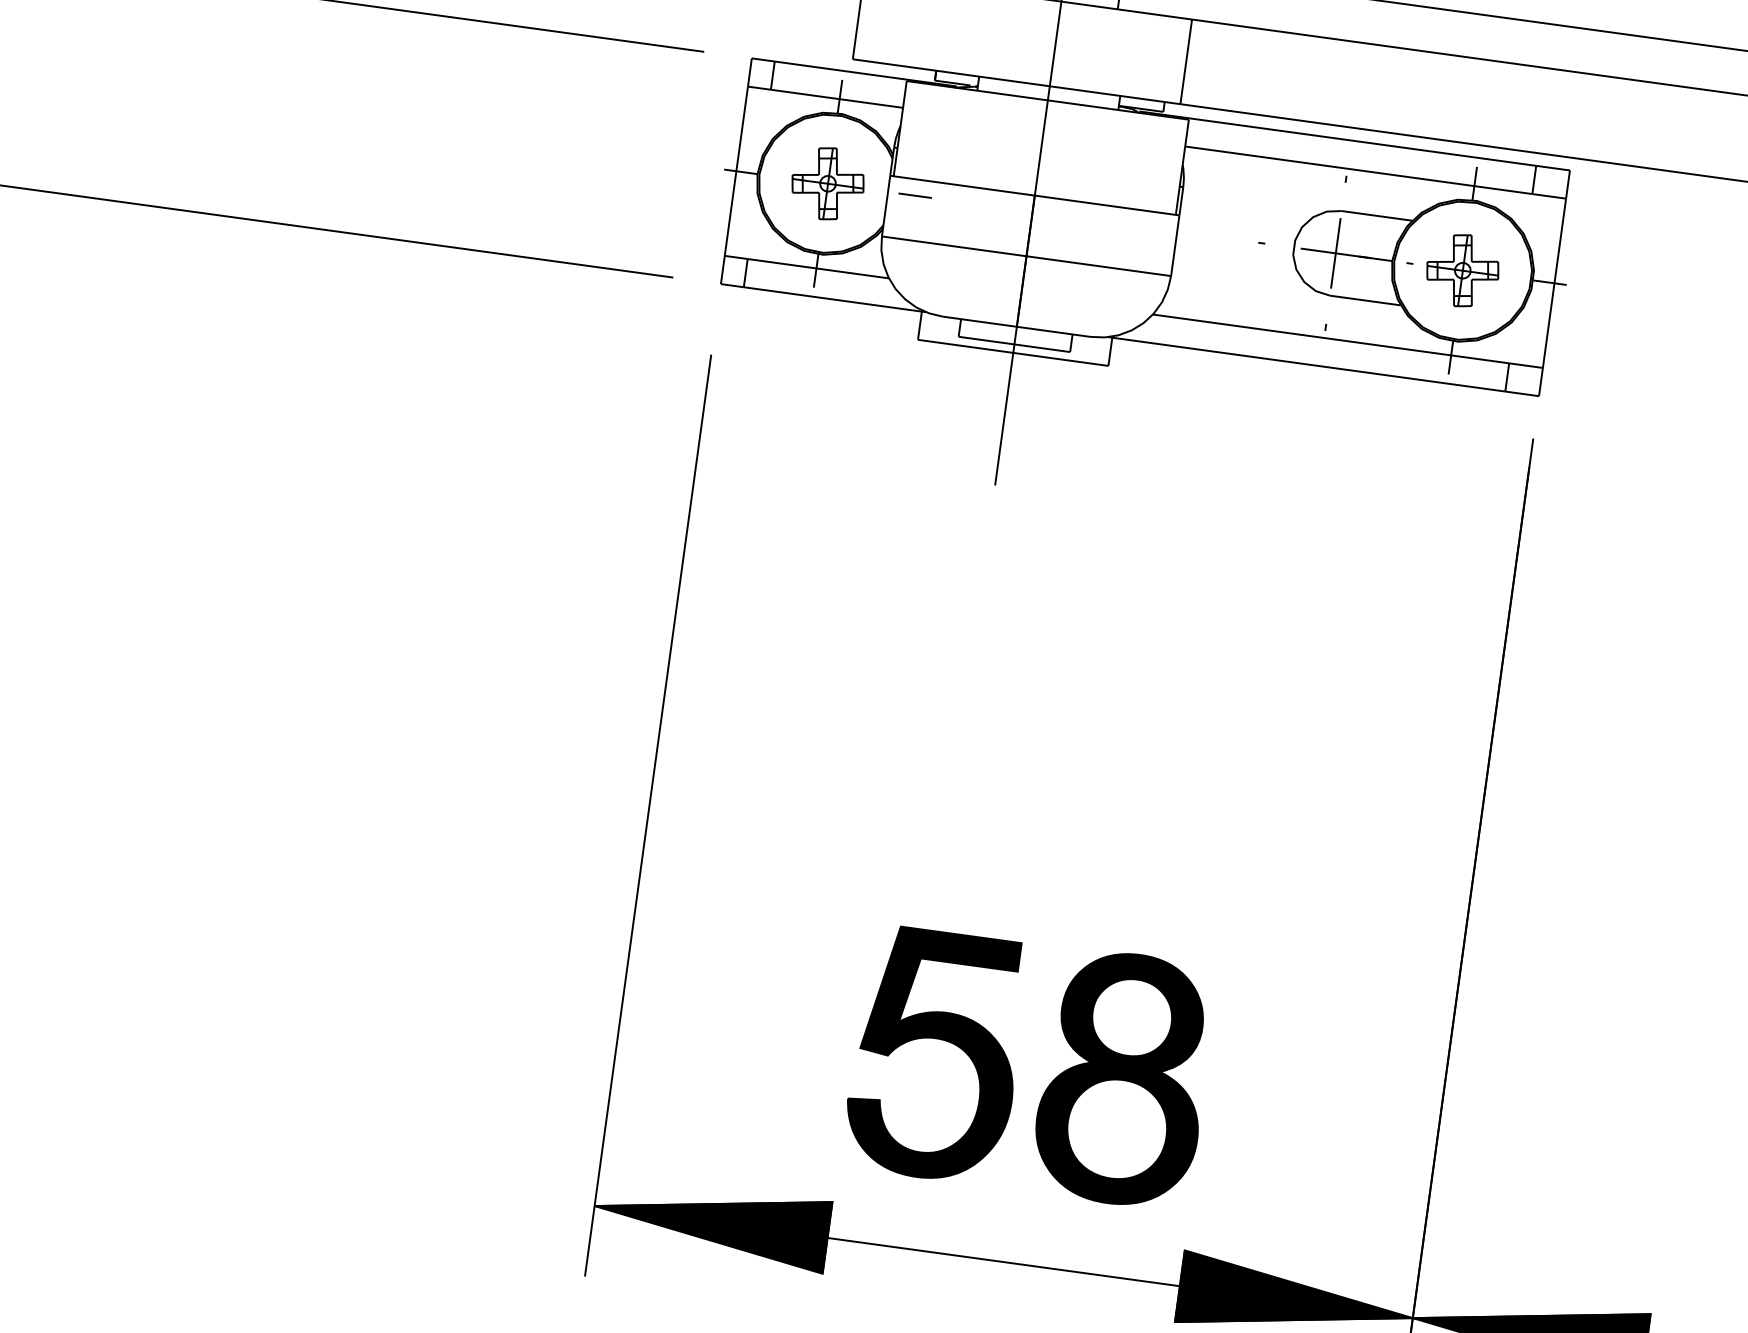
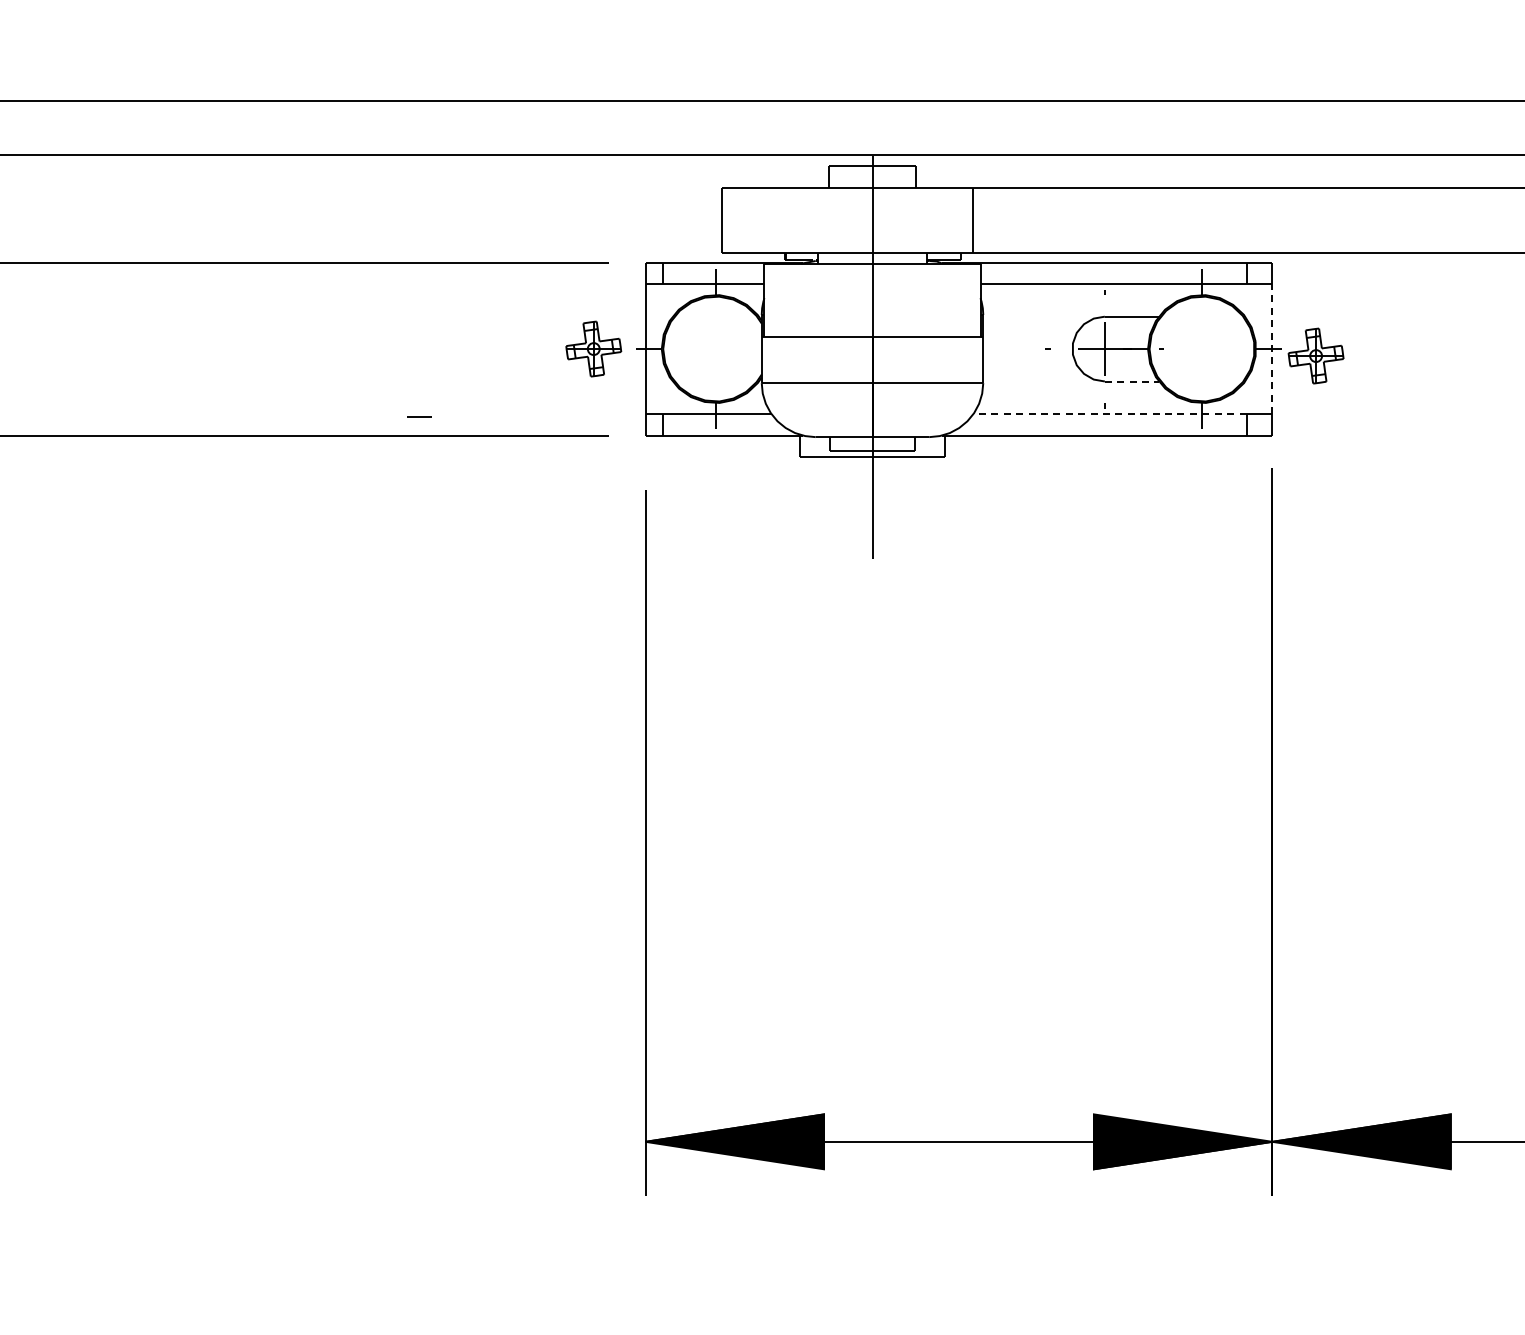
part: (827, 182) -> (593, 348), moved
line: (915, 194) -> (419, 416), moved
part: (1462, 269) -> (1315, 355), moved
line: (1554, 283) -> (1272, 349), solid -> dashed
line: (1364, 300) -> (1131, 381), solid -> dashed
line: (1330, 338) -> (1109, 413), solid -> dashed
part: (1012, 1069) -> (945, 996), removed

